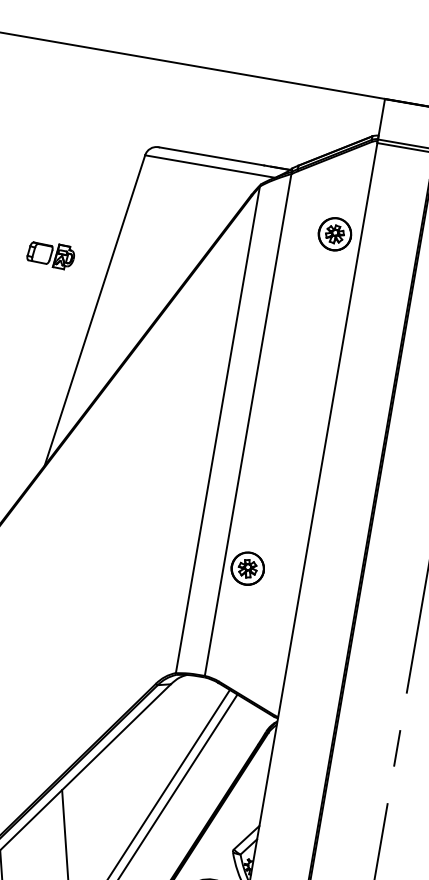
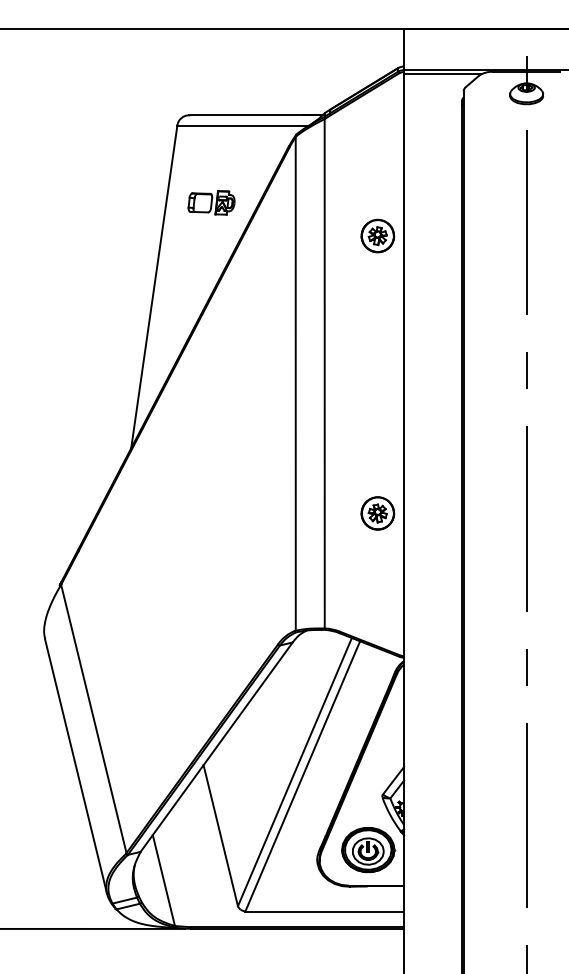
part: (334, 233) -> (377, 235), moved
part: (51, 254) -> (211, 202), moved
part: (247, 568) -> (377, 513), moved

